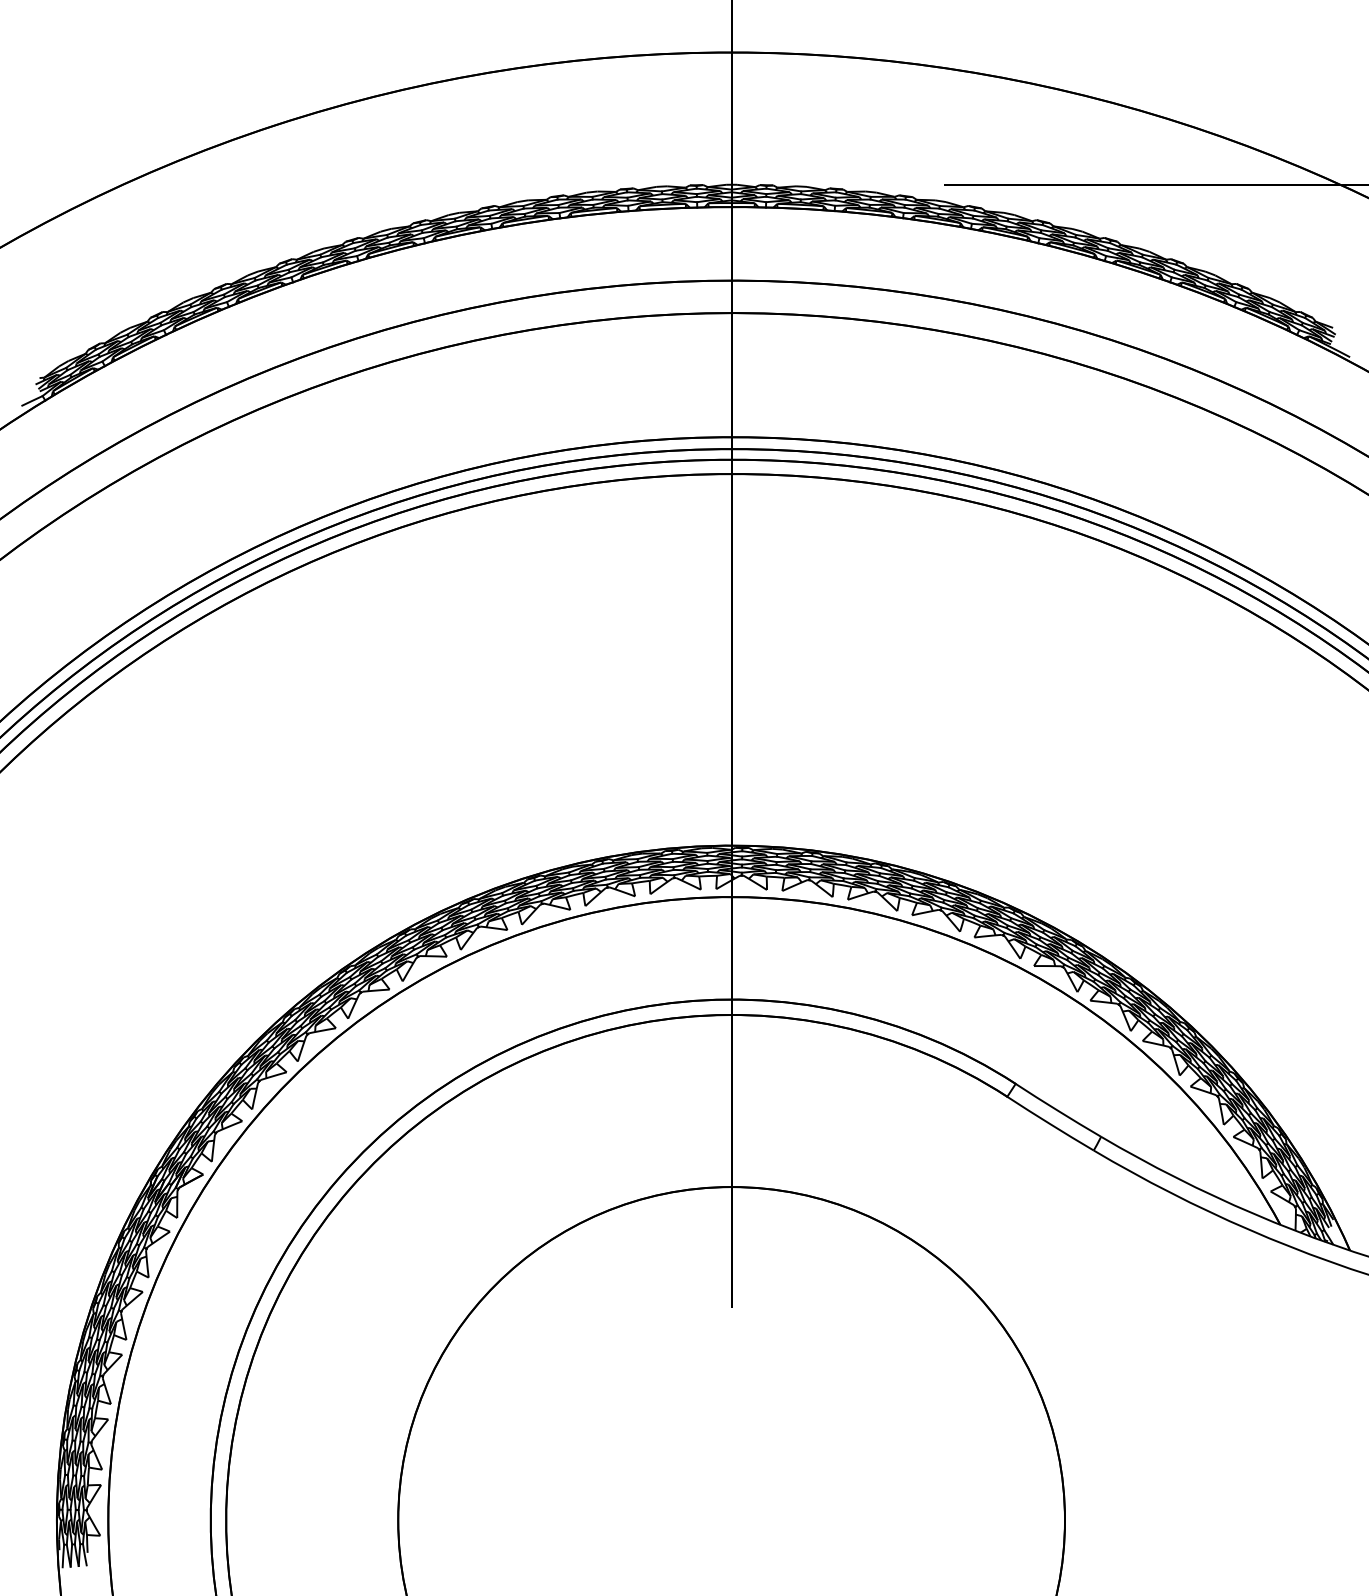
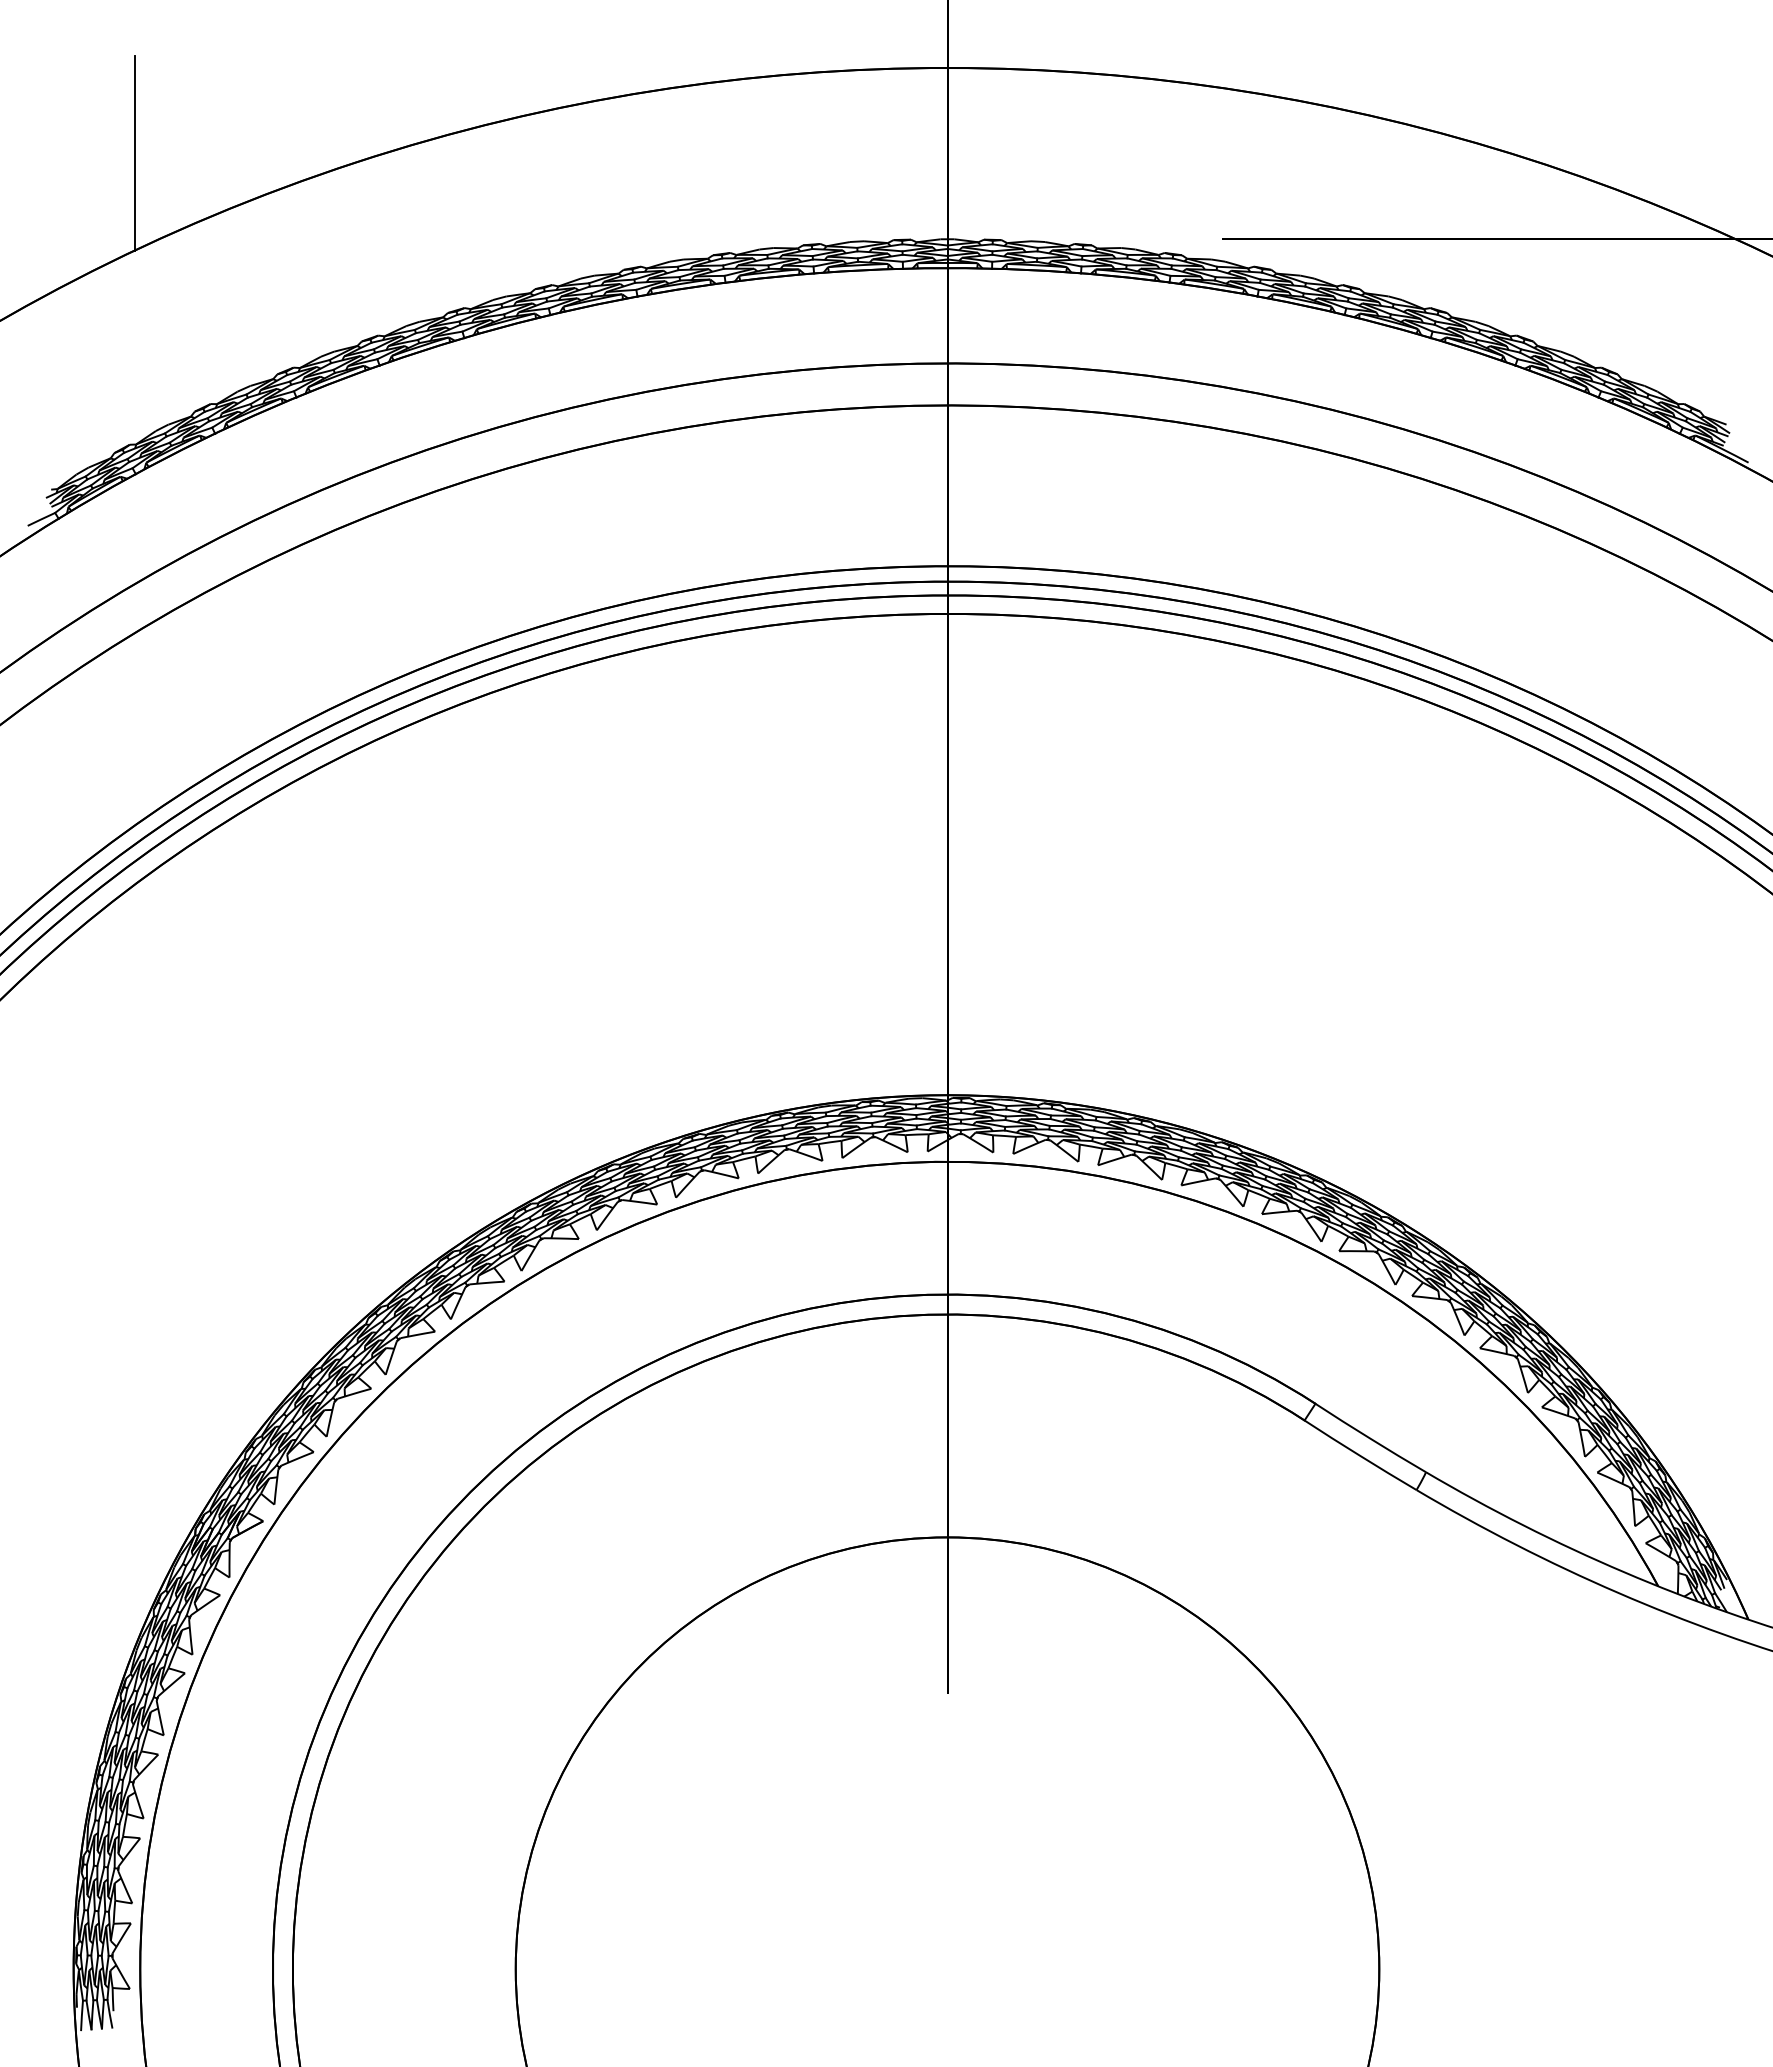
line: (103, 117) -> (134, 152), added

